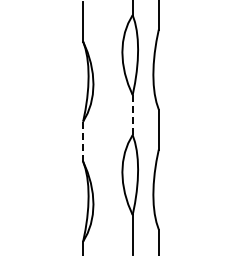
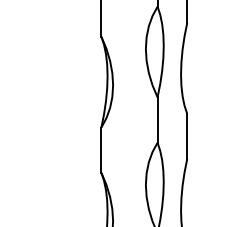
line: (132, 115) -> (157, 120), dashed -> solid
line: (83, 141) -> (101, 150), dashed -> solid

